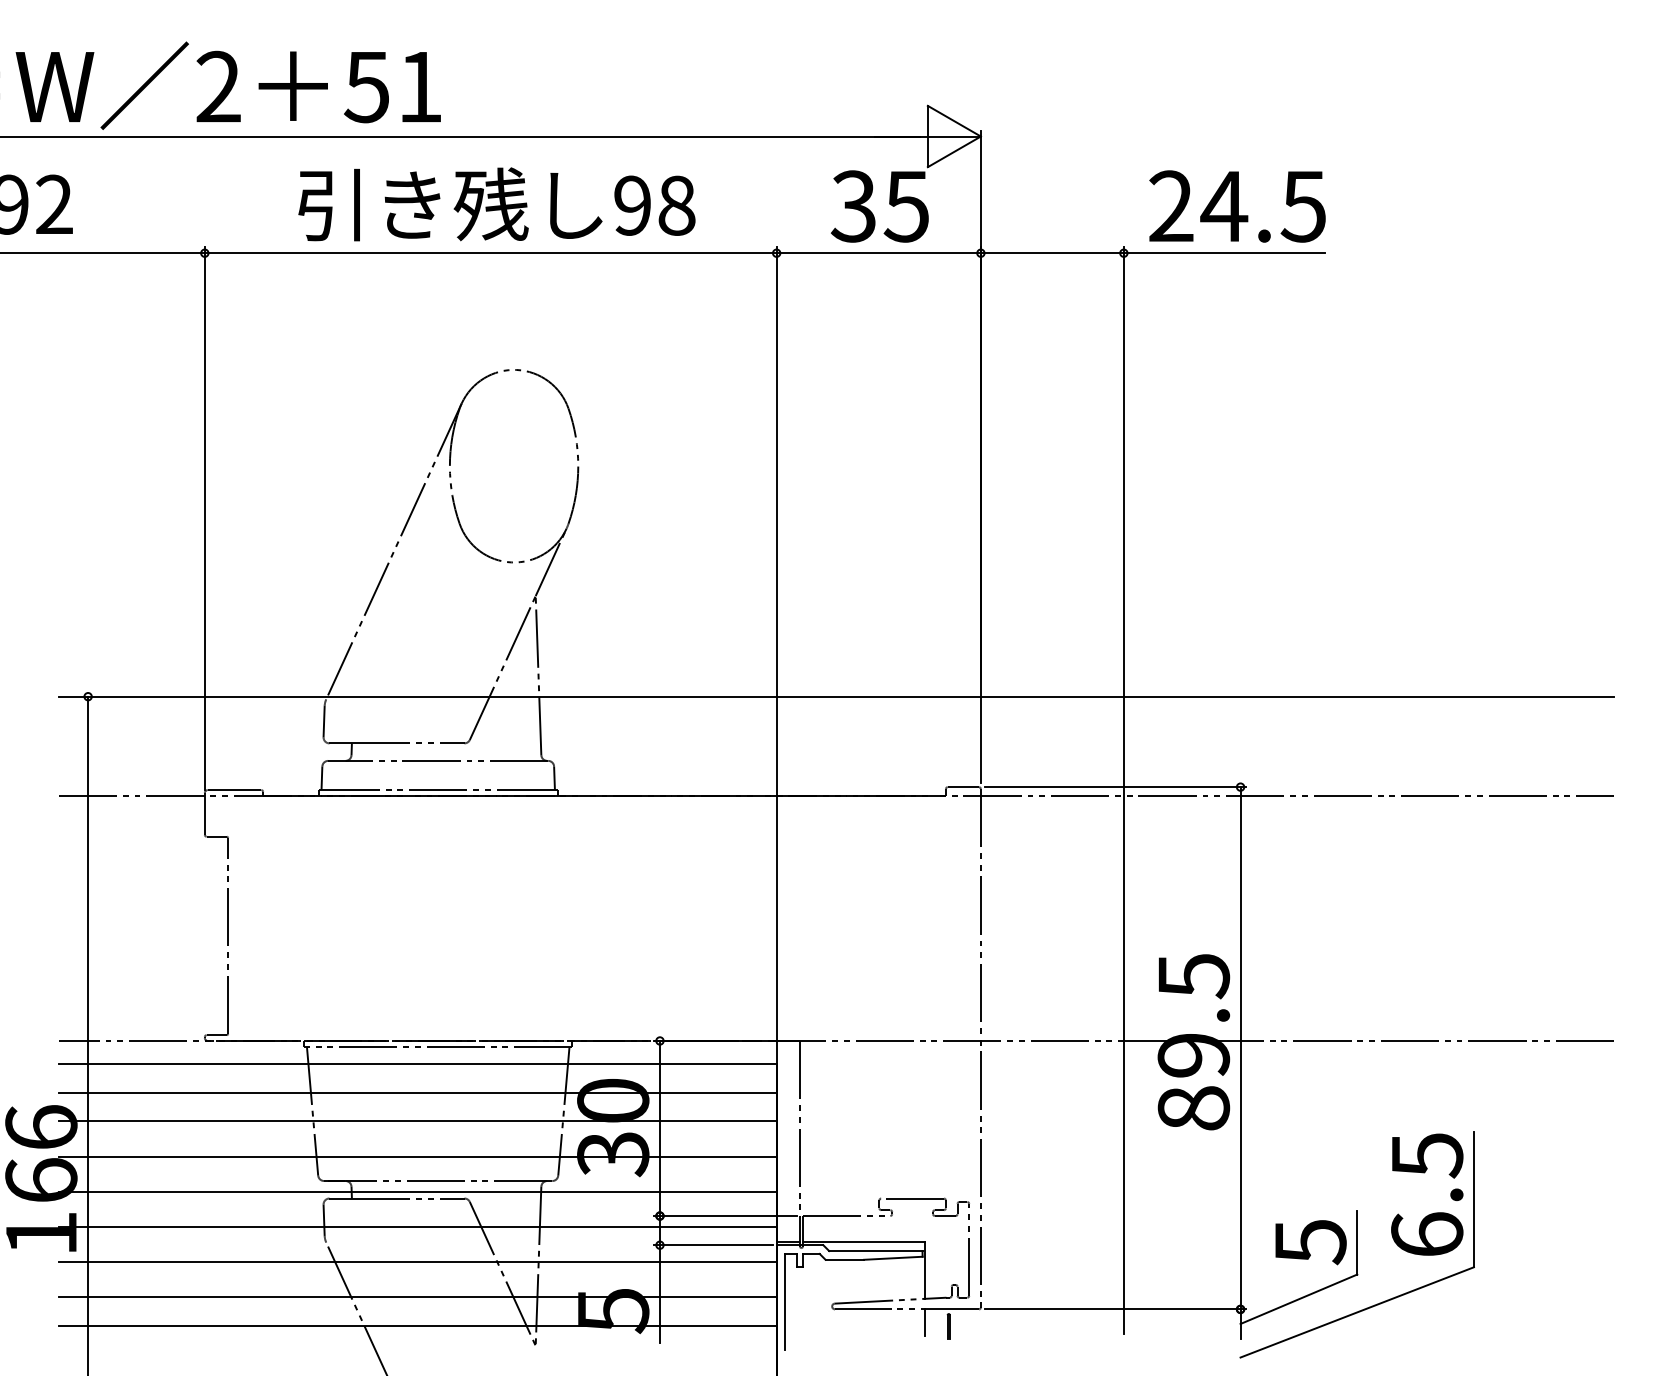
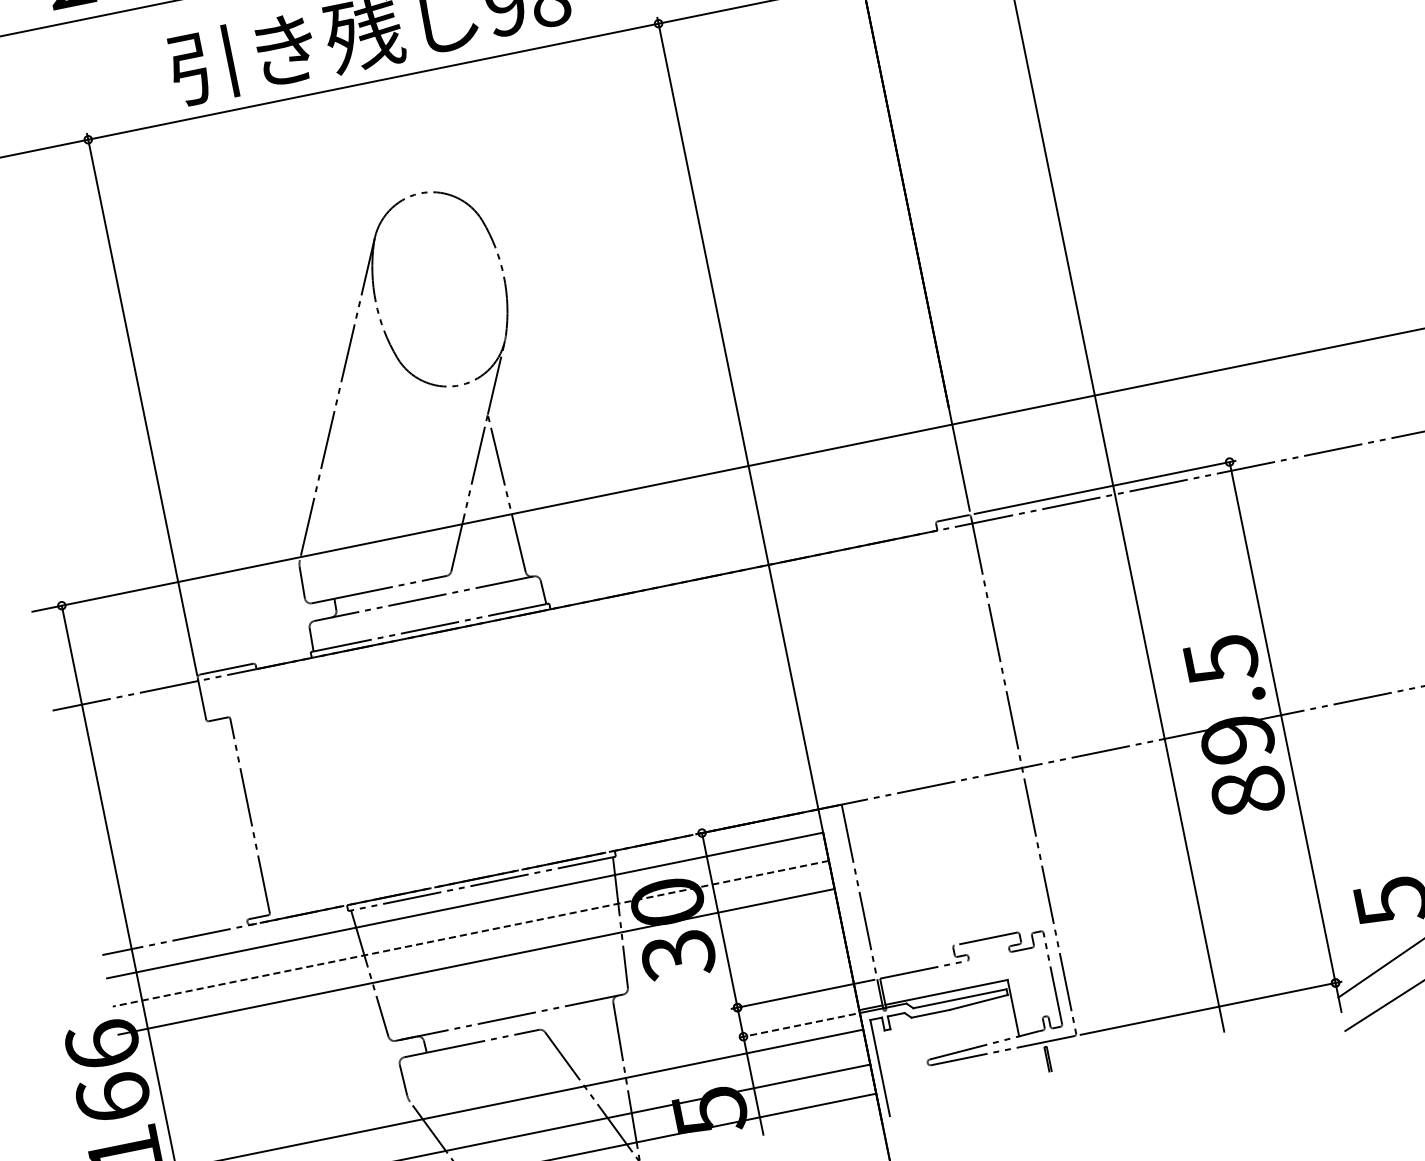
line: (417, 1092) -> (470, 933), solid -> dashed
line: (417, 1156) -> (483, 997), removed
line: (417, 1191) -> (490, 1032), removed
line: (417, 1226) -> (497, 1067), removed
line: (712, 1245) -> (795, 1026), solid -> dashed
line: (925, 1322) -> (1024, 1059), removed

